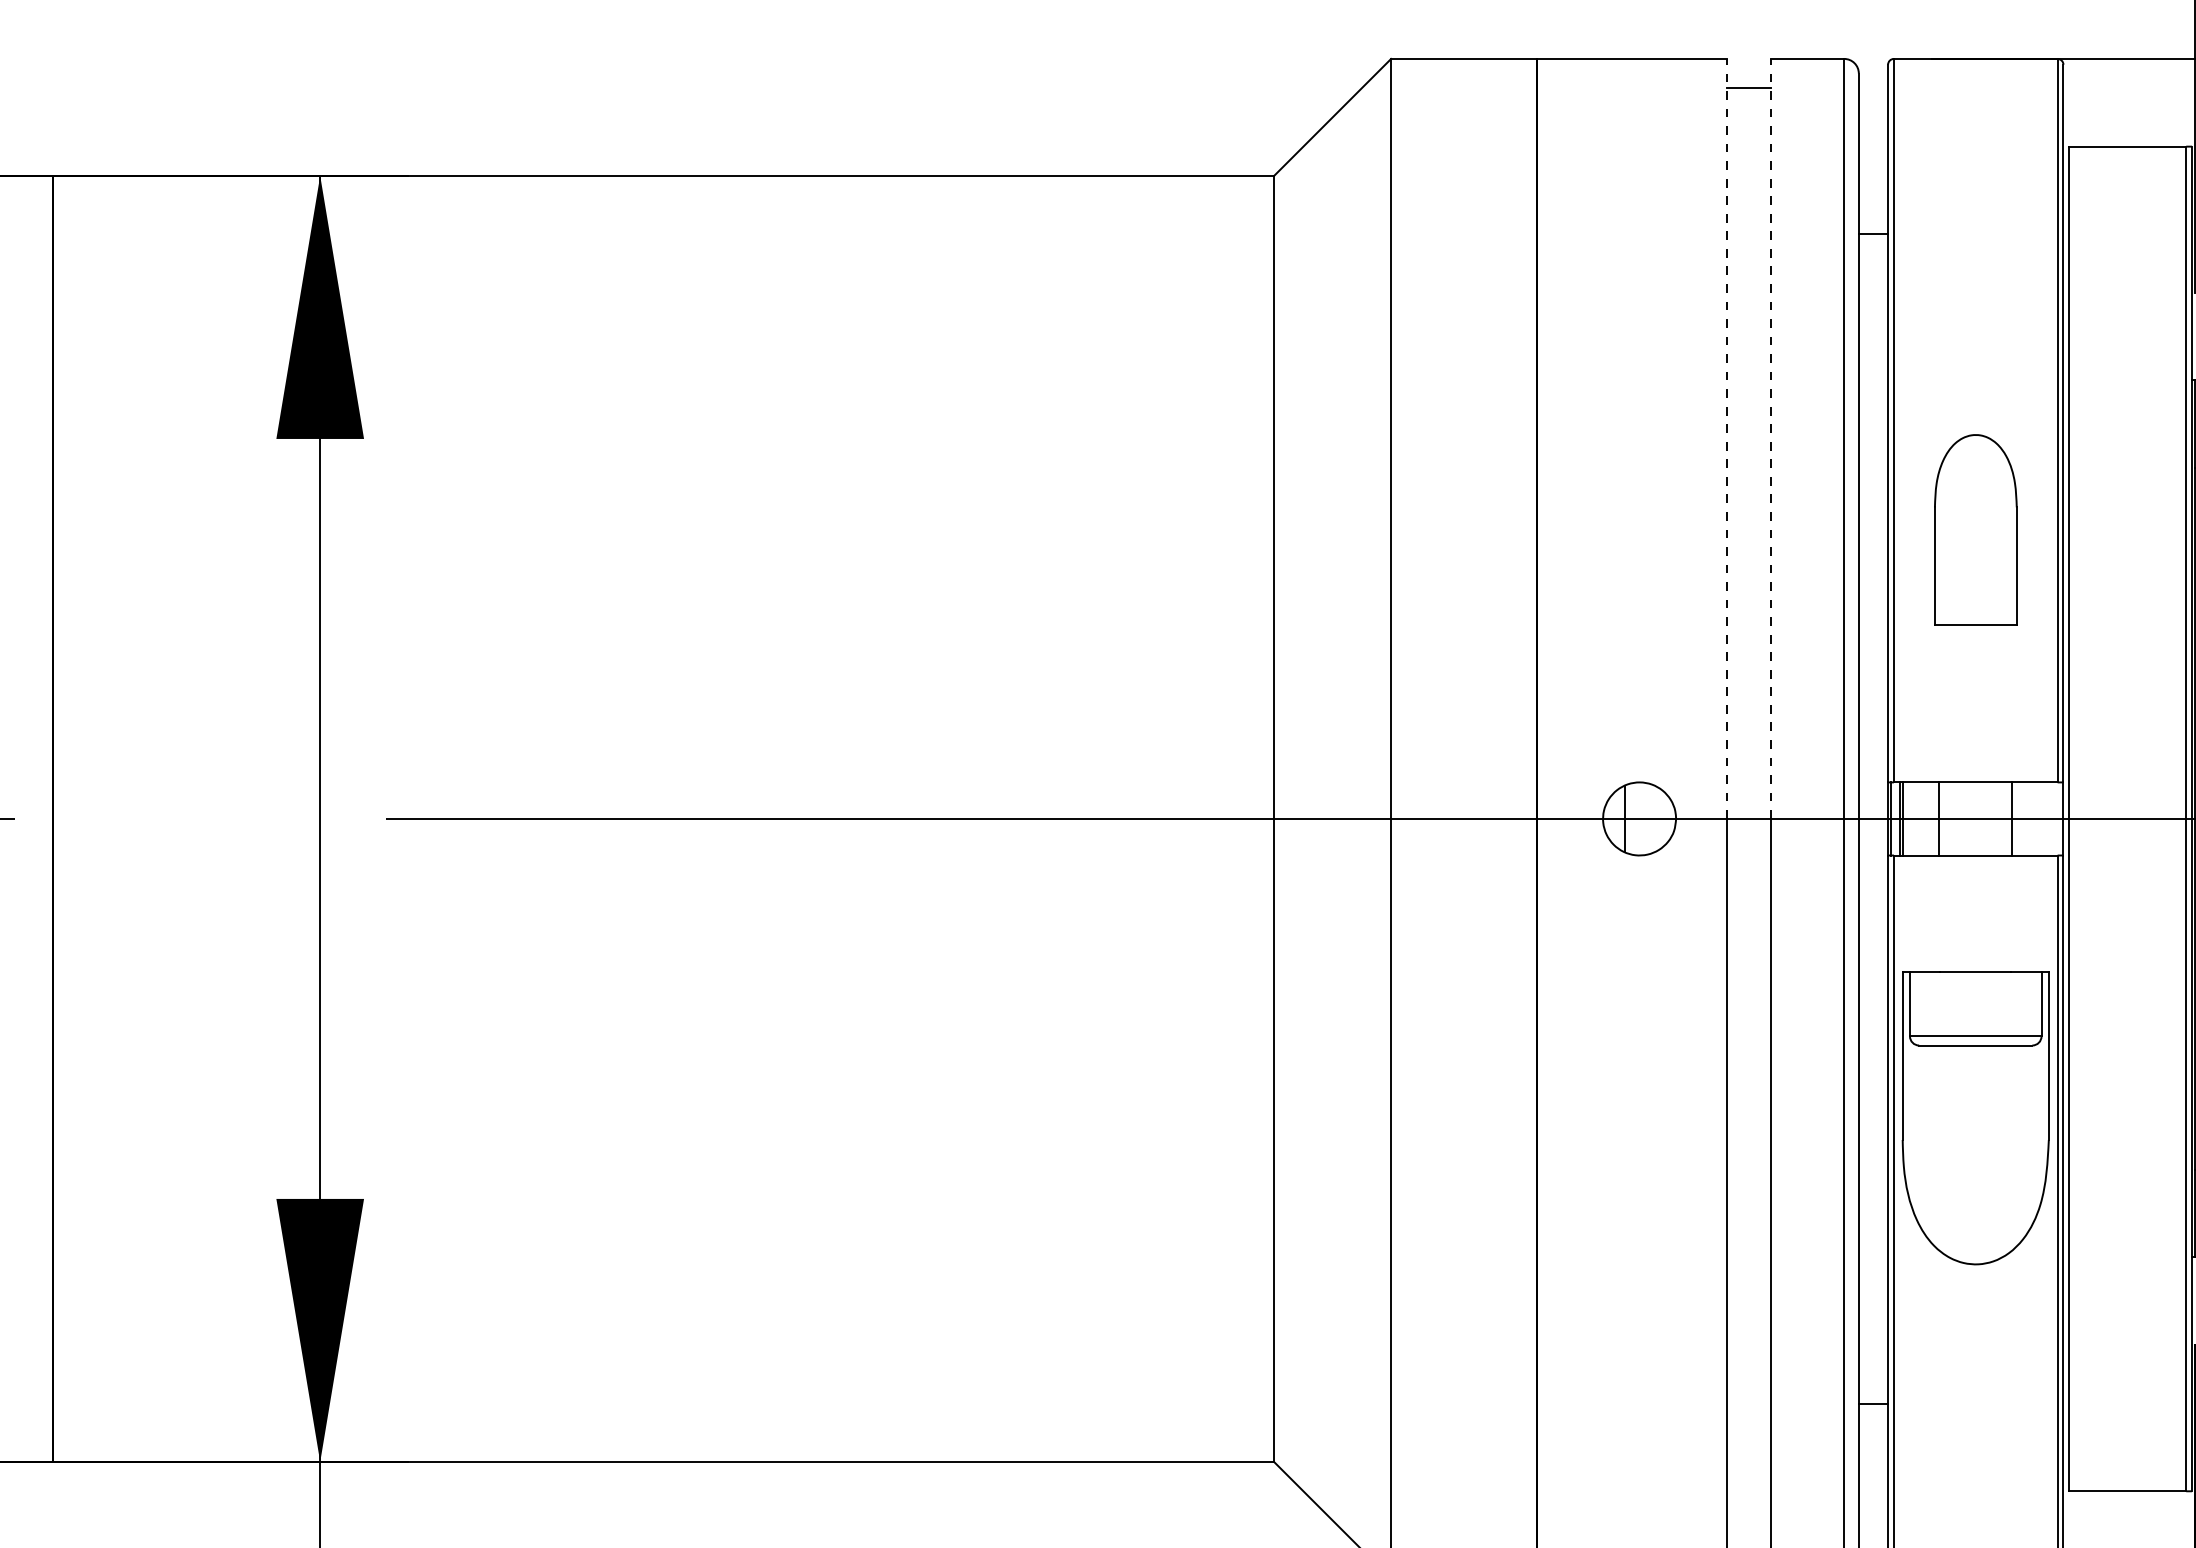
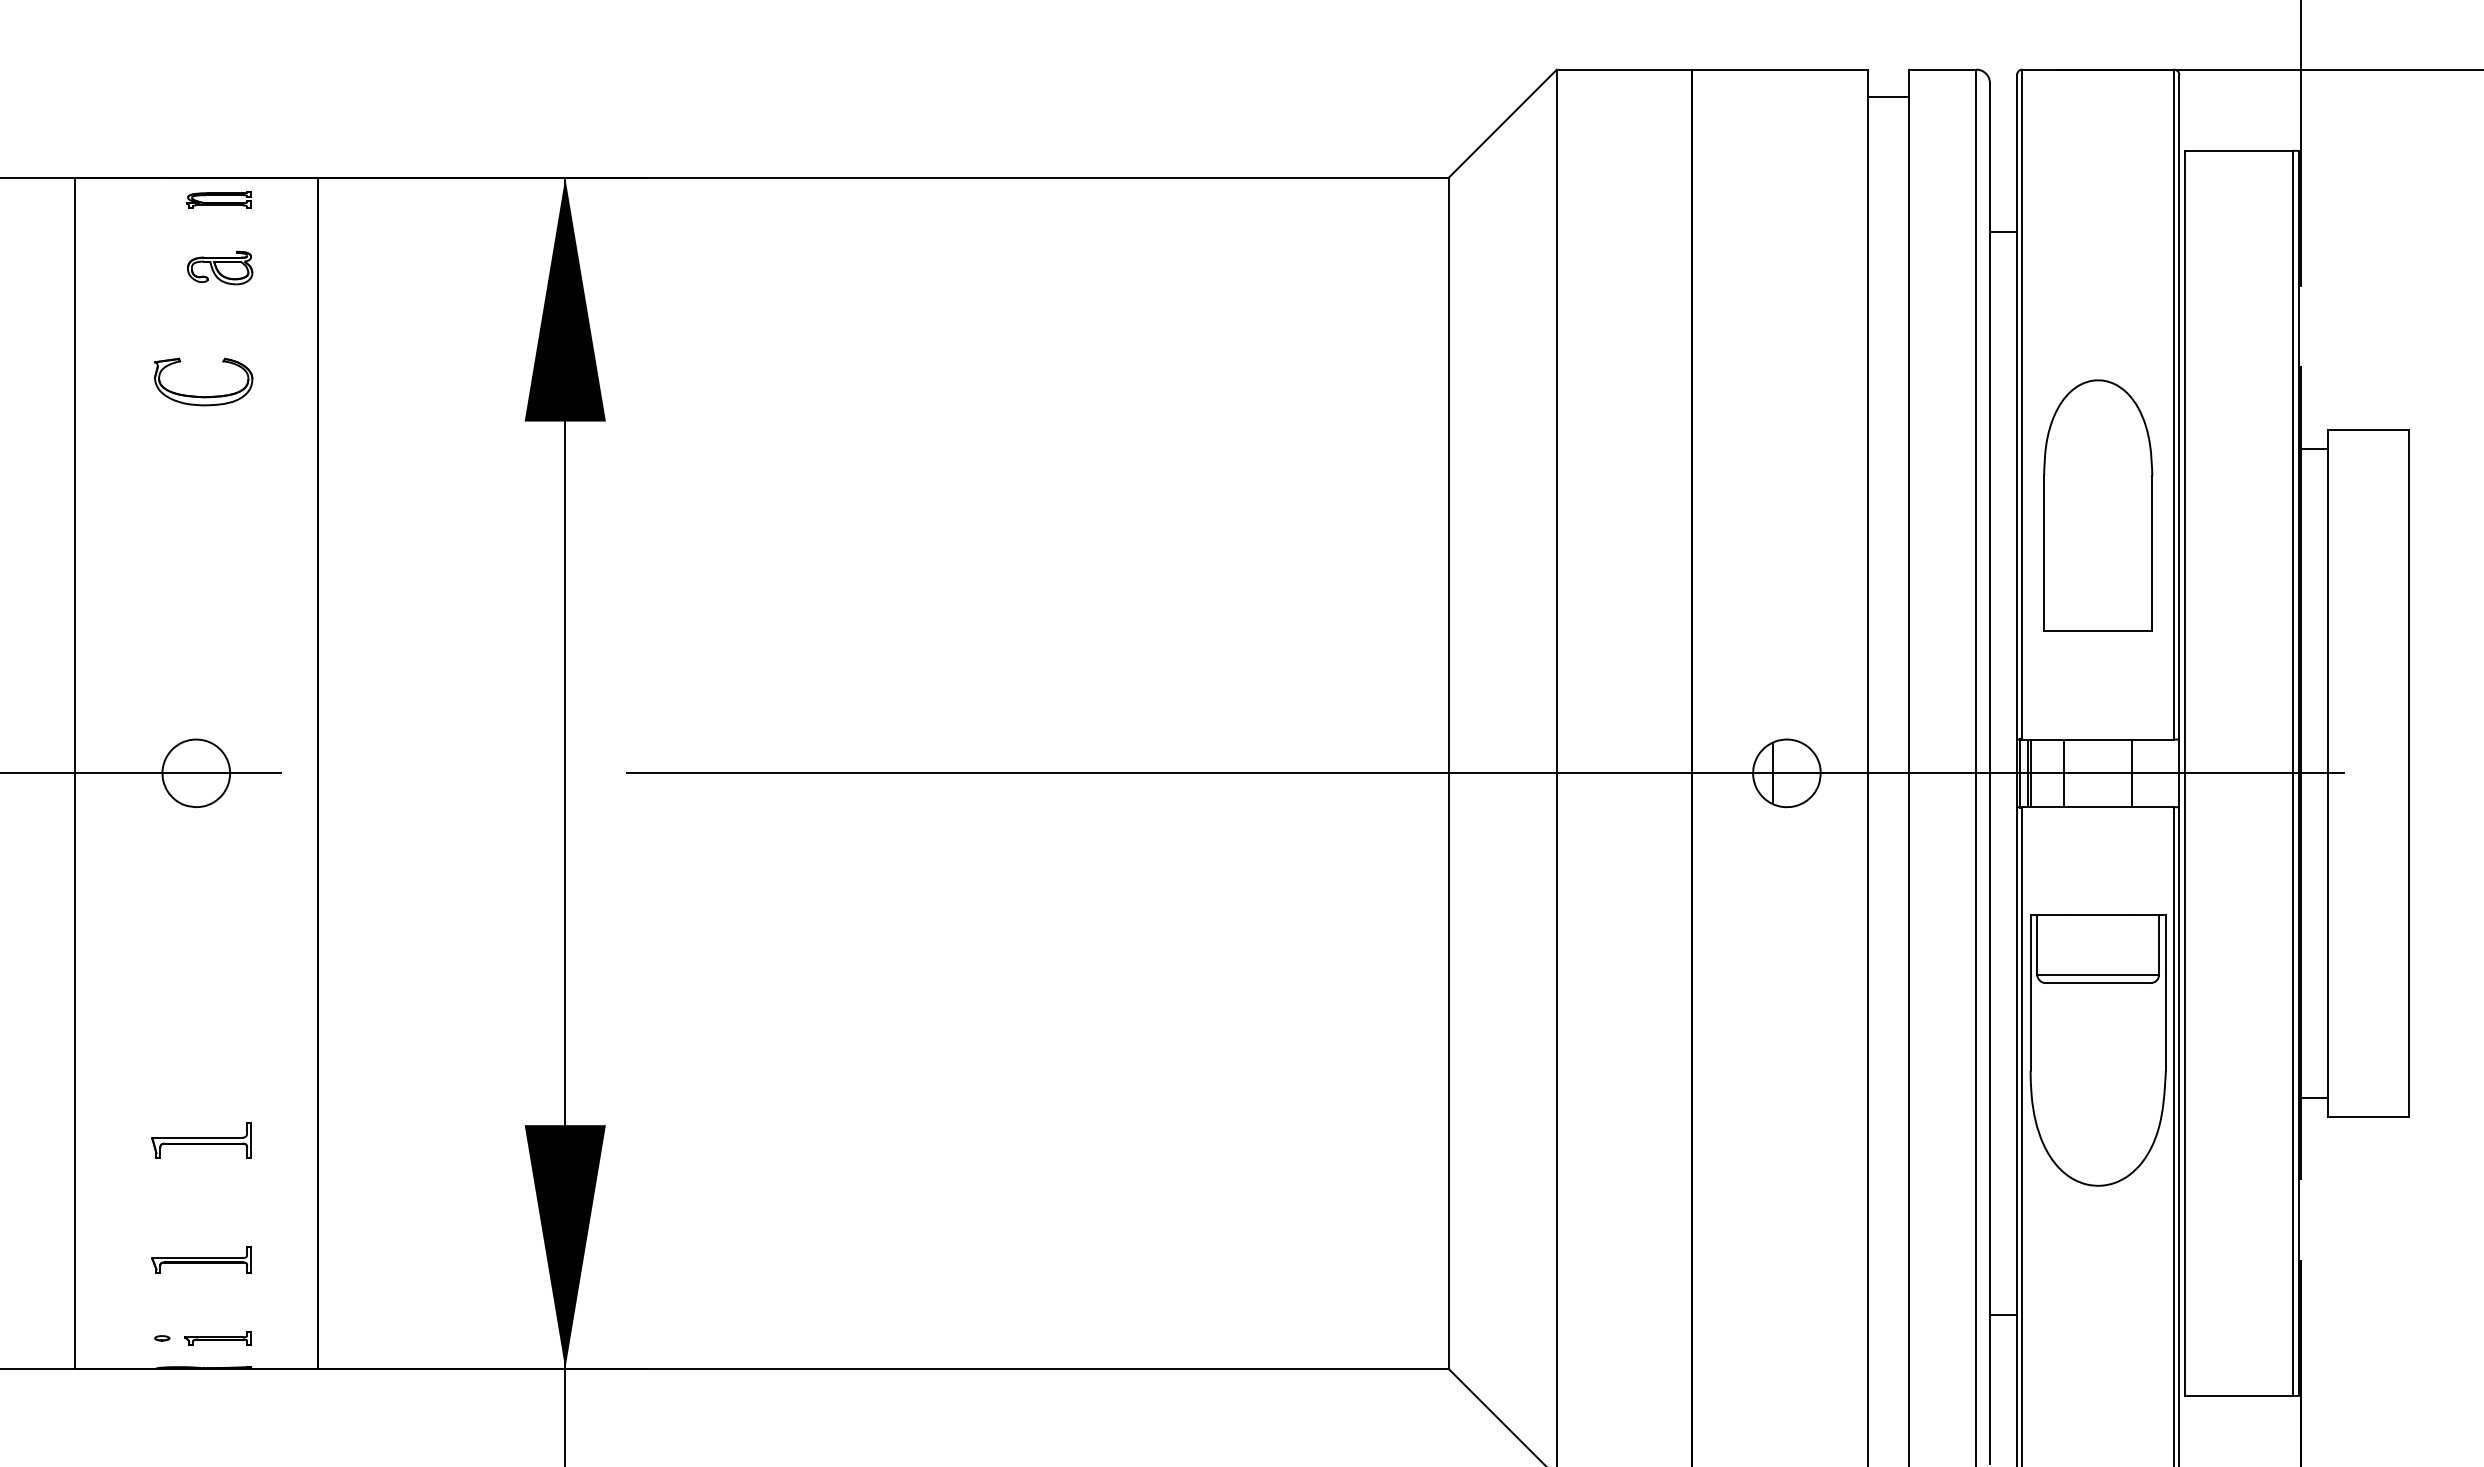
line: (1727, 438) -> (1868, 421), dashed -> solid
line: (1770, 438) -> (1908, 421), dashed -> solid
part: (1976, 529) -> (2098, 505), size x1.43

